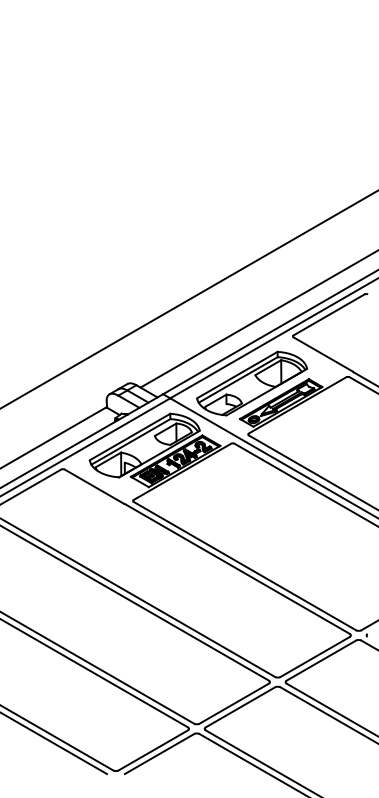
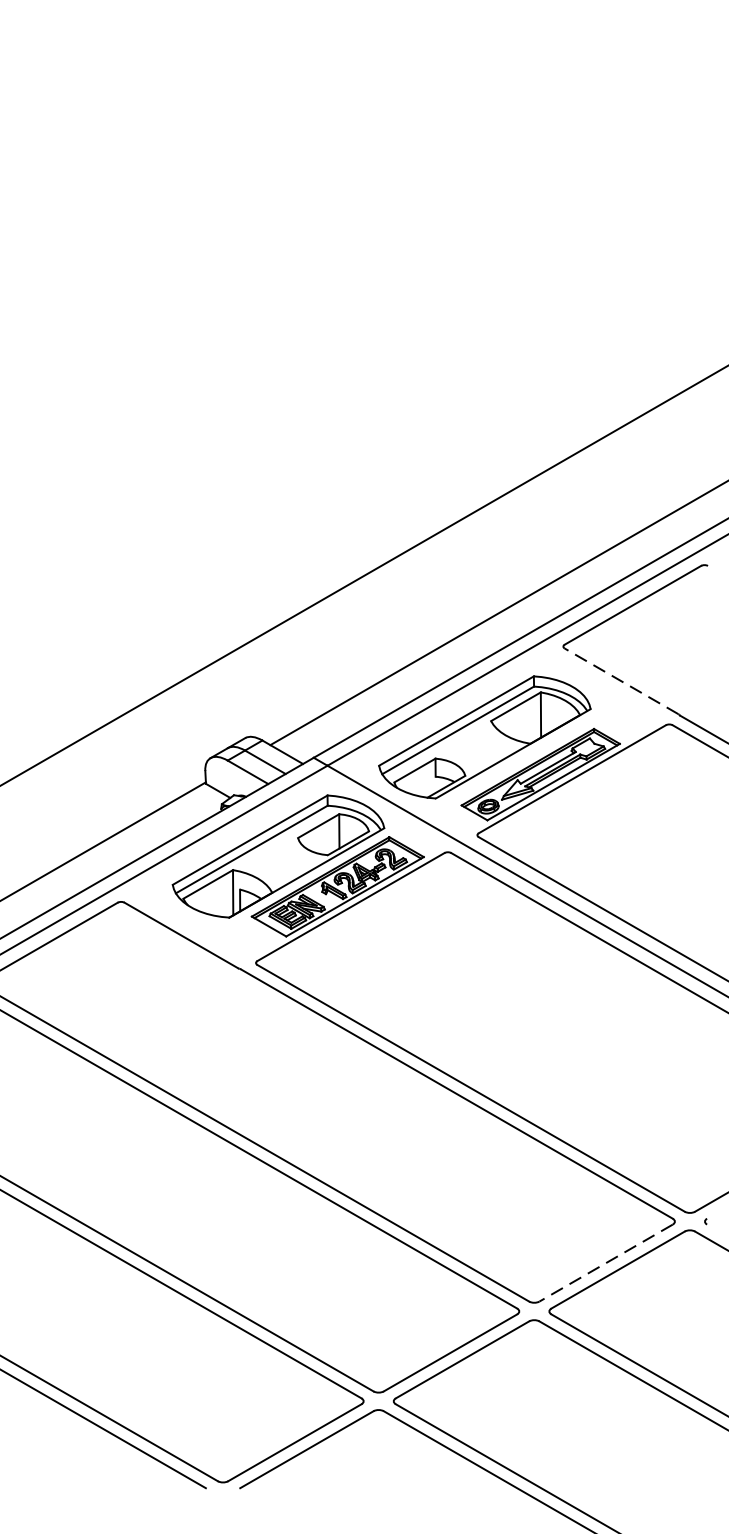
line: (322, 354) -> (620, 681), solid -> dashed
line: (314, 657) -> (604, 1264), solid -> dashed

